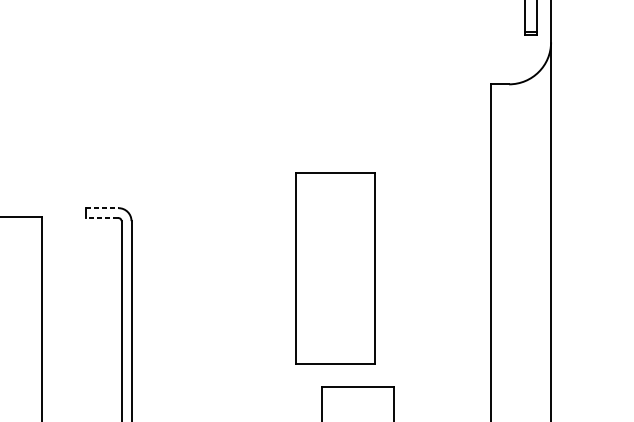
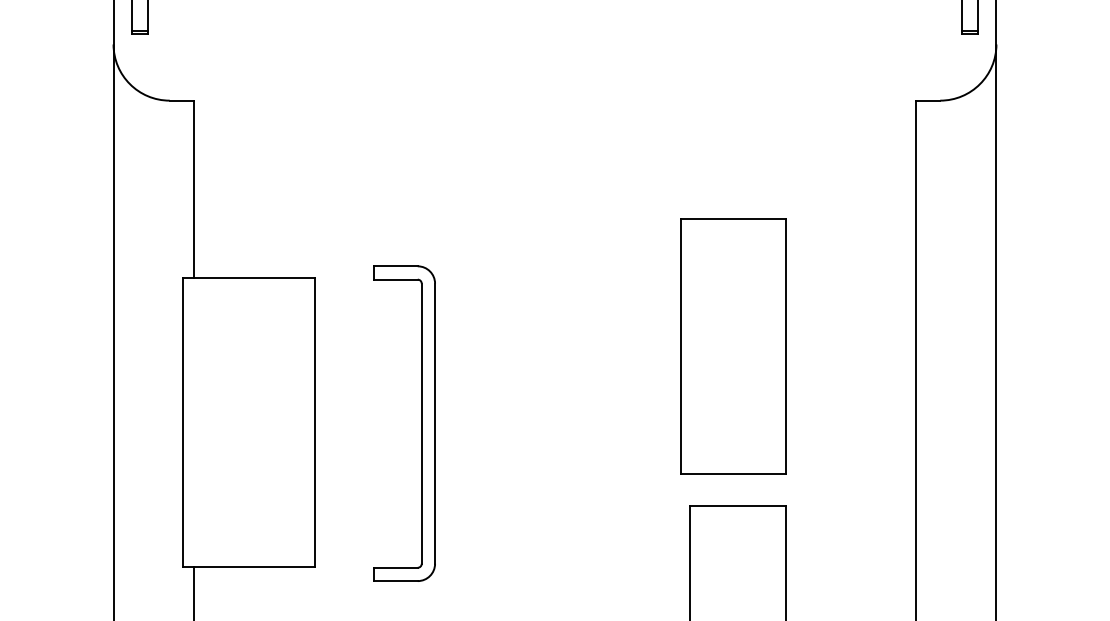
line: (102, 208) -> (396, 266), dashed -> solid
line: (101, 218) -> (395, 279), dashed -> solid
part: (335, 268) -> (733, 346), moved

